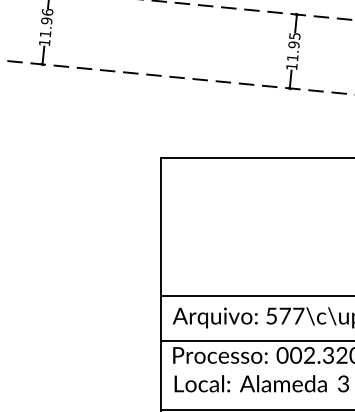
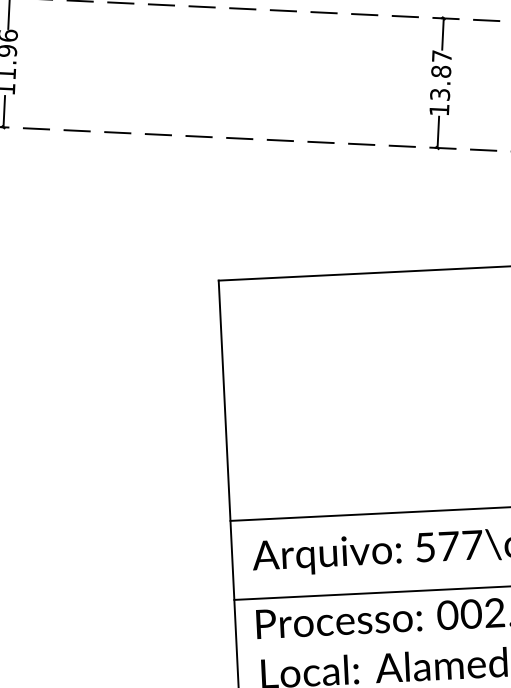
text: (293, 46) -> (440, 74), 11.95 -> 13.87

